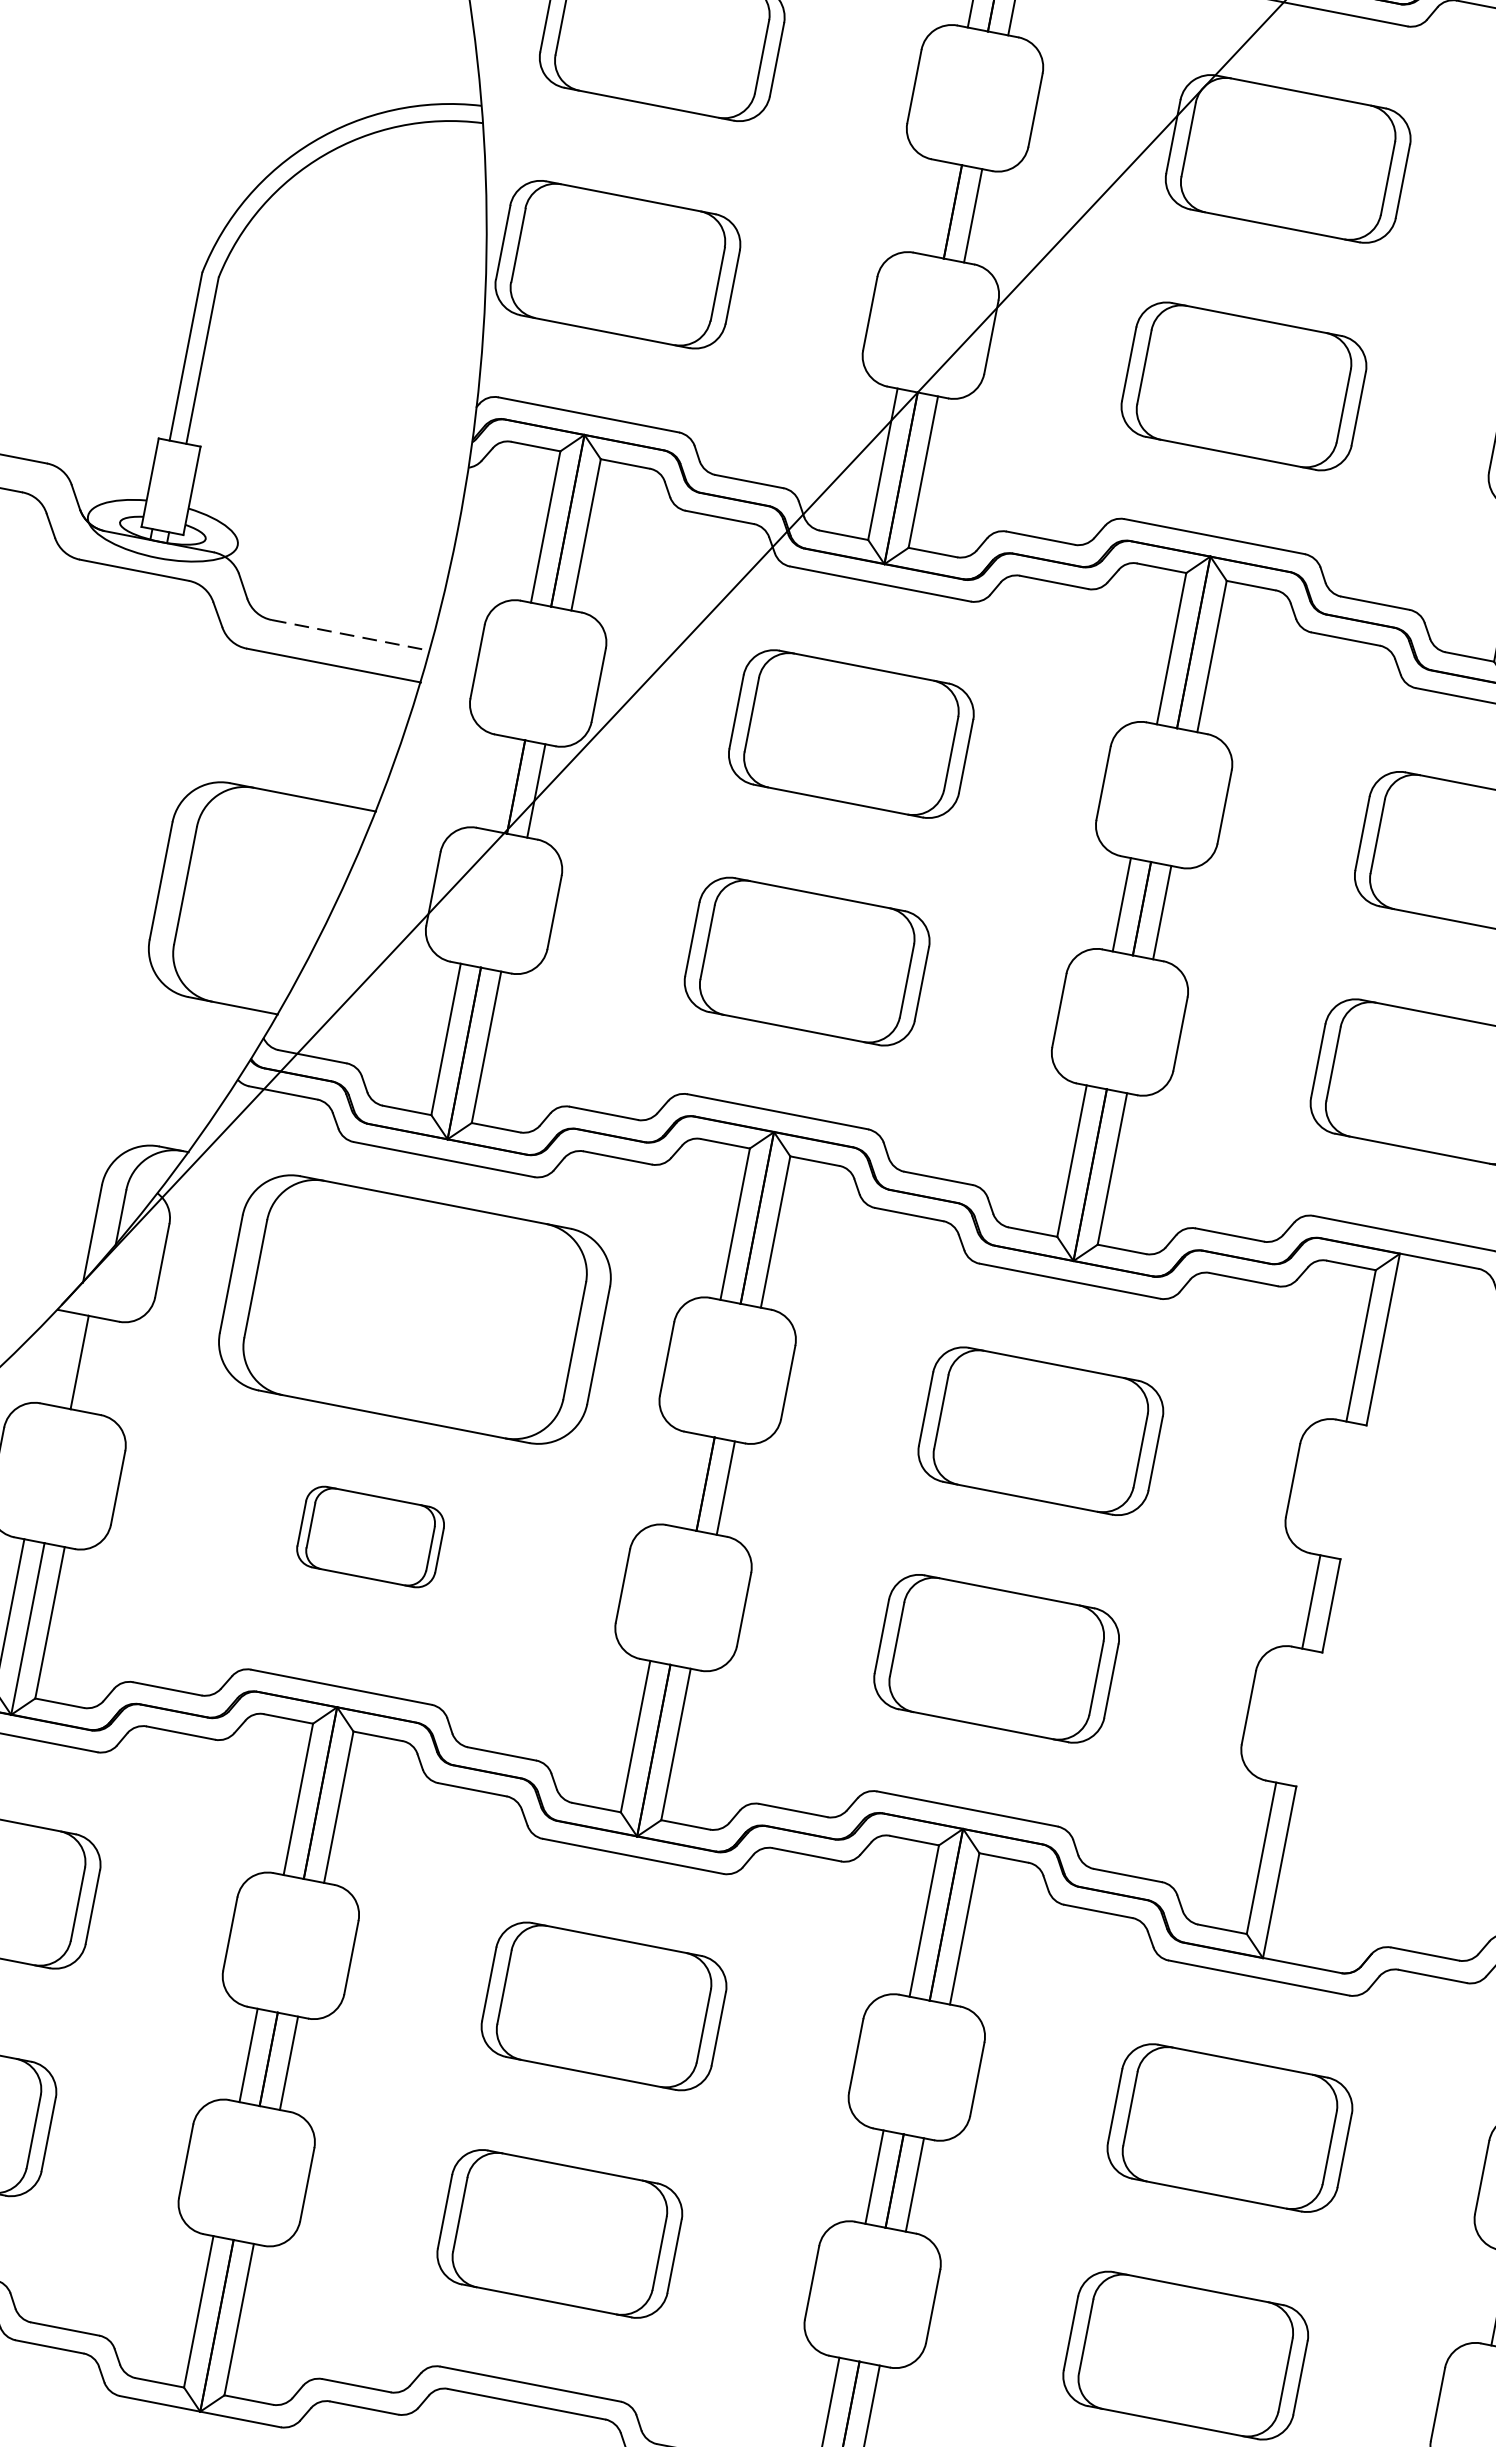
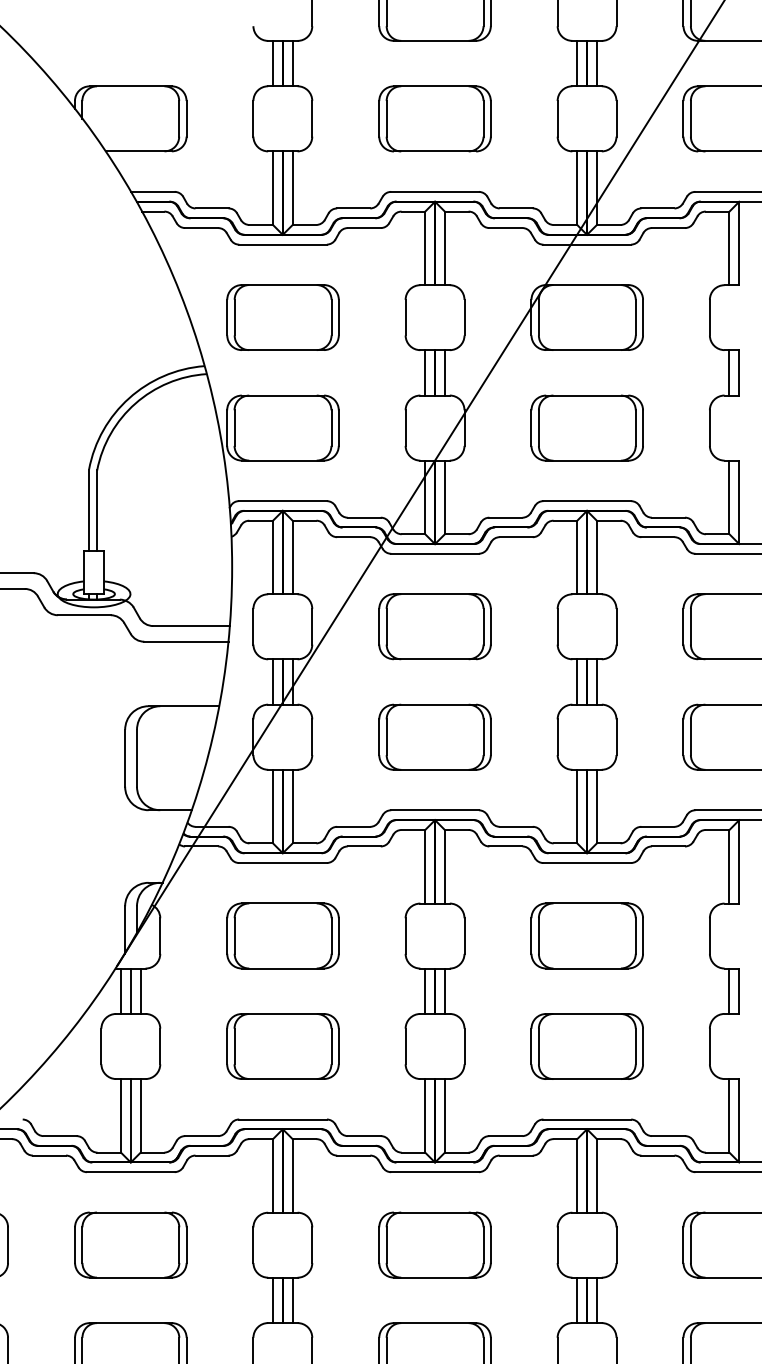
line: (933, 207) -> (425, 372), added
line: (352, 636) -> (192, 626), dashed -> solid
line: (497, 782) -> (273, 681), added
part: (414, 1308) -> (282, 935), size x0.62
line: (60, 1357) -> (121, 990), added
line: (99, 1364) -> (140, 990), added
line: (686, 1478) -> (425, 990), added
part: (369, 1536) -> (282, 1046), size x1.67

